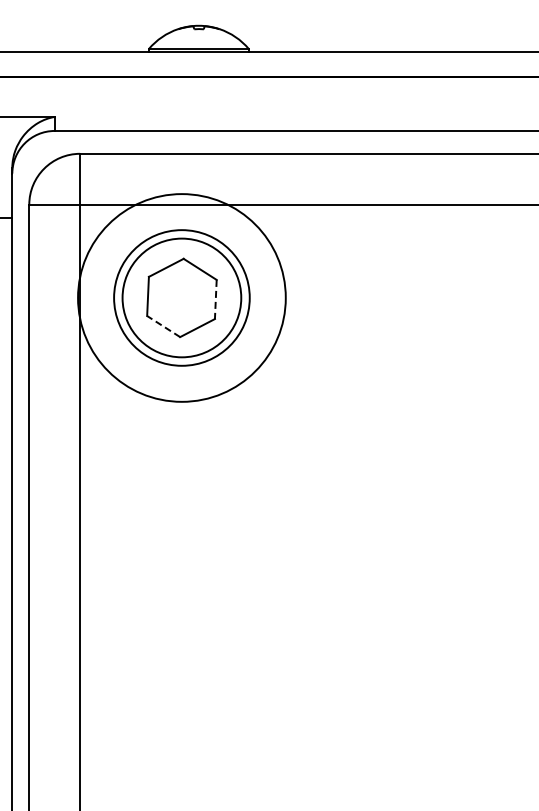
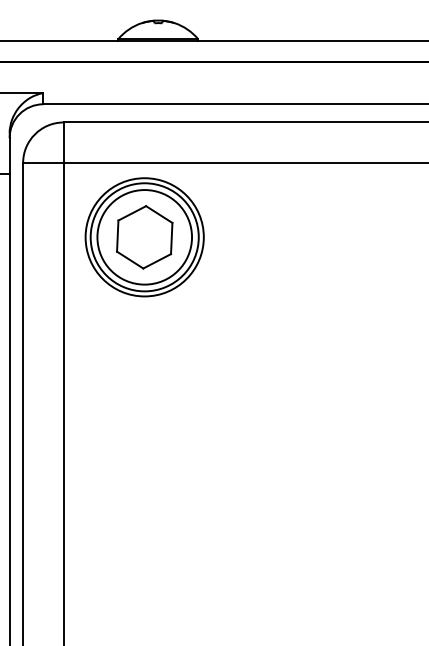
circle: (181, 297) -> (144, 236), size x0.71
line: (215, 299) -> (171, 238), dashed -> solid
line: (163, 326) -> (130, 260), dashed -> solid

